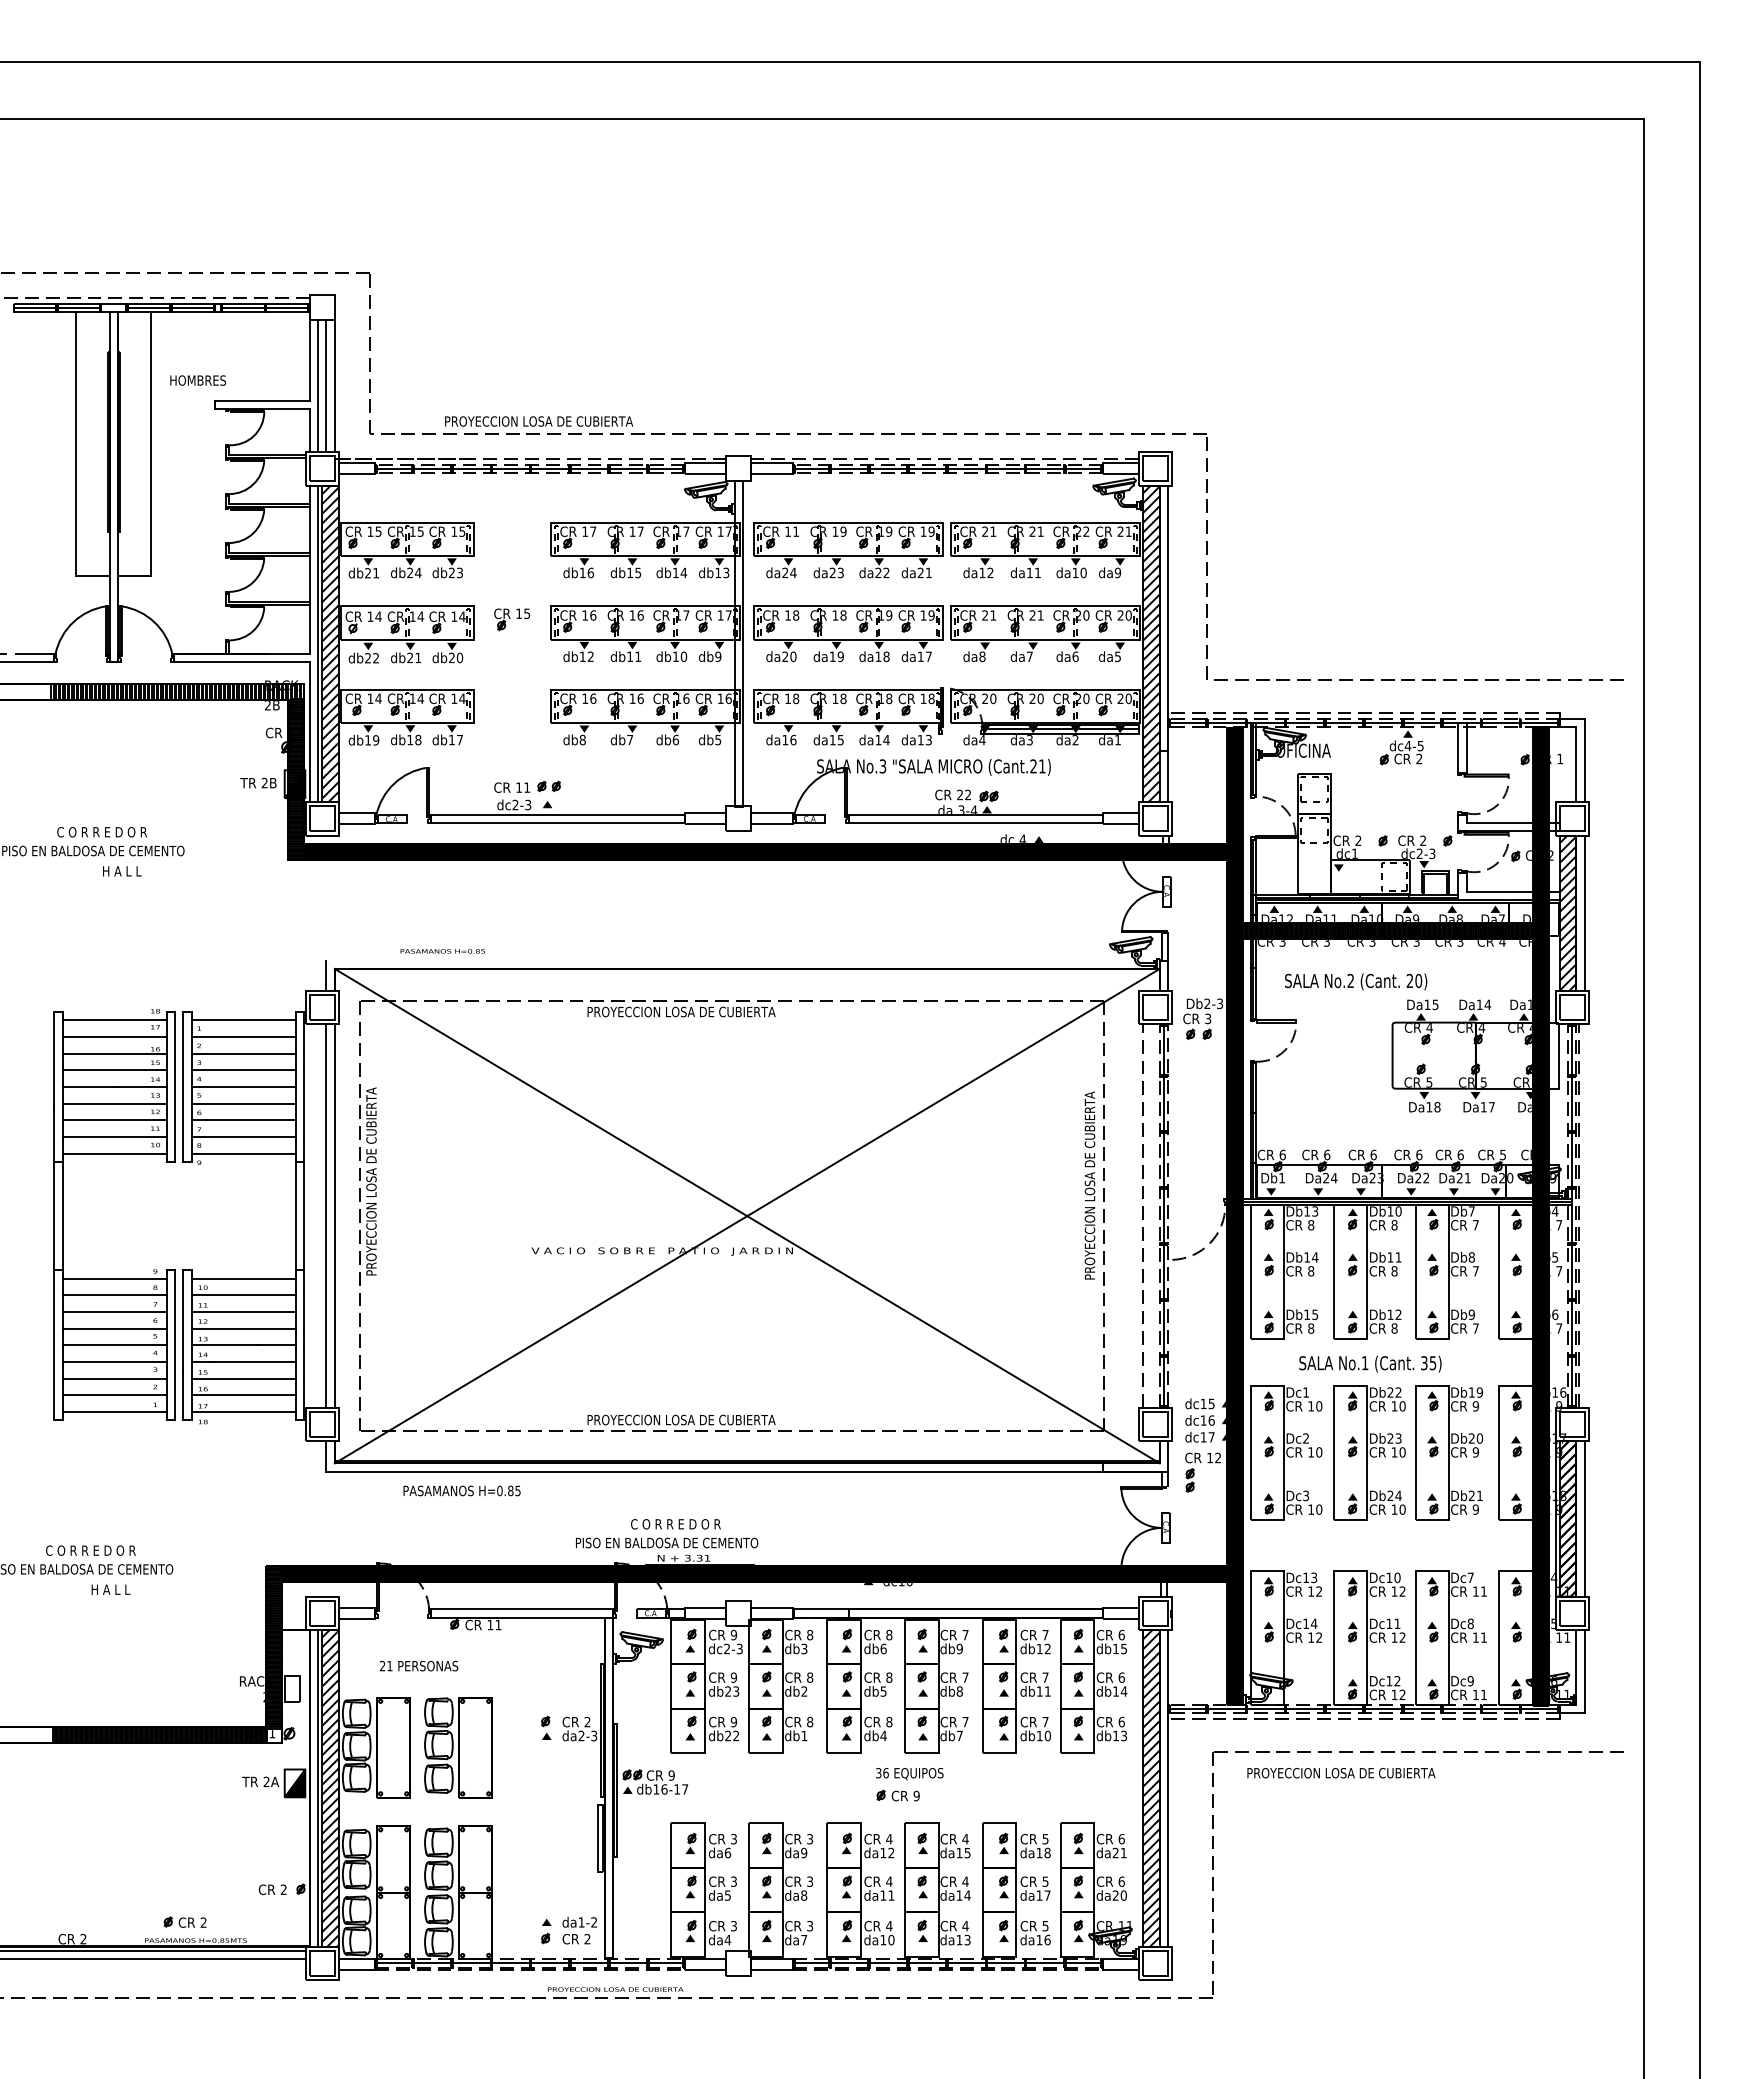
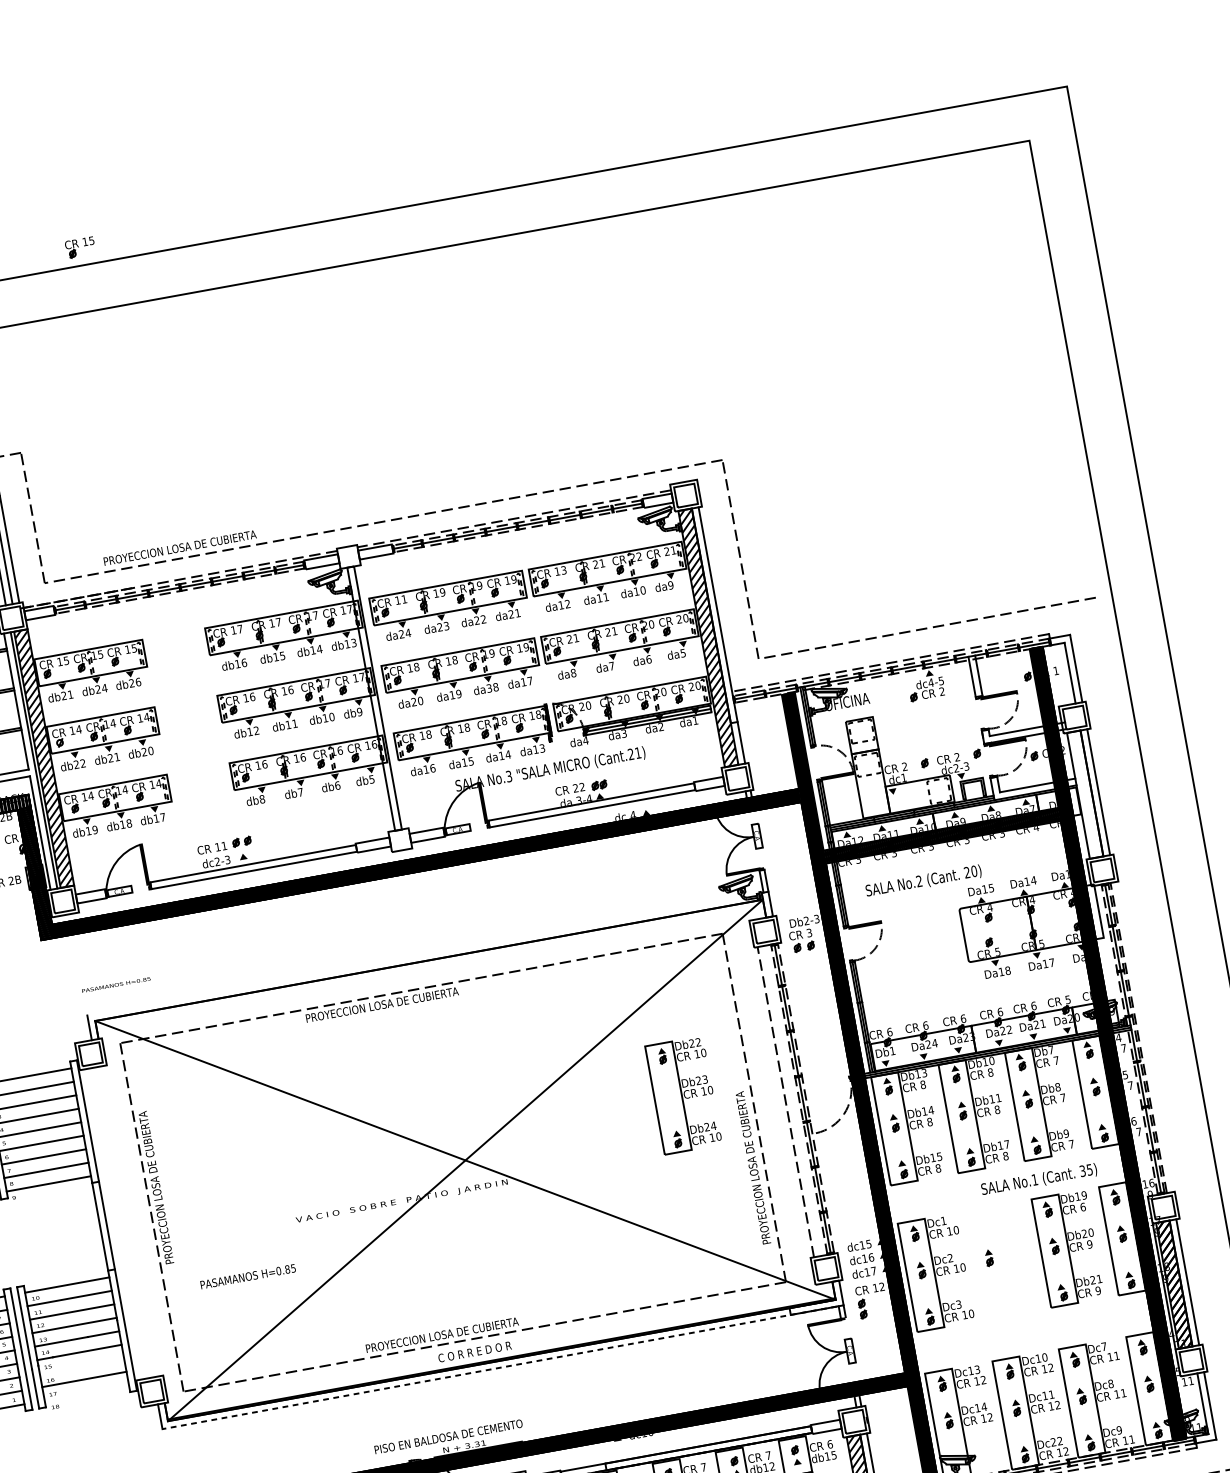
text: (989, 531) -> (560, 570), 21 -> 13
text: (460, 572) -> (138, 681), db23 -> db26
part: (512, 619) -> (80, 247), moved
text: (878, 656) -> (489, 688), da18 -> da38
hatch: (1567, 913) -> (1084, 794), removed
text: (442, 951) -> (116, 985), moved
text: (1089, 1185) -> (752, 1167), moved
line: (326, 1215) -> (124, 1221), removed
line: (334, 1215) -> (131, 1220), removed
text: (1398, 1314) -> (1006, 1144), Db12 -> Db17
text: (1370, 1363) -> (1039, 1179), moved
line: (243, 1378) -> (81, 1365), removed
text: (1475, 1406) -> (1082, 1207), 9 -> 6
line: (243, 1411) -> (86, 1392), removed
part: (1369, 1452) -> (683, 1095), moved
line: (743, 1471) -> (499, 1367), solid -> dashed
text: (461, 1490) -> (247, 1276), moved
text: (675, 1524) -> (474, 1352), moved
text: (1389, 1681) -> (1053, 1442), Dc12 -> Dc22

